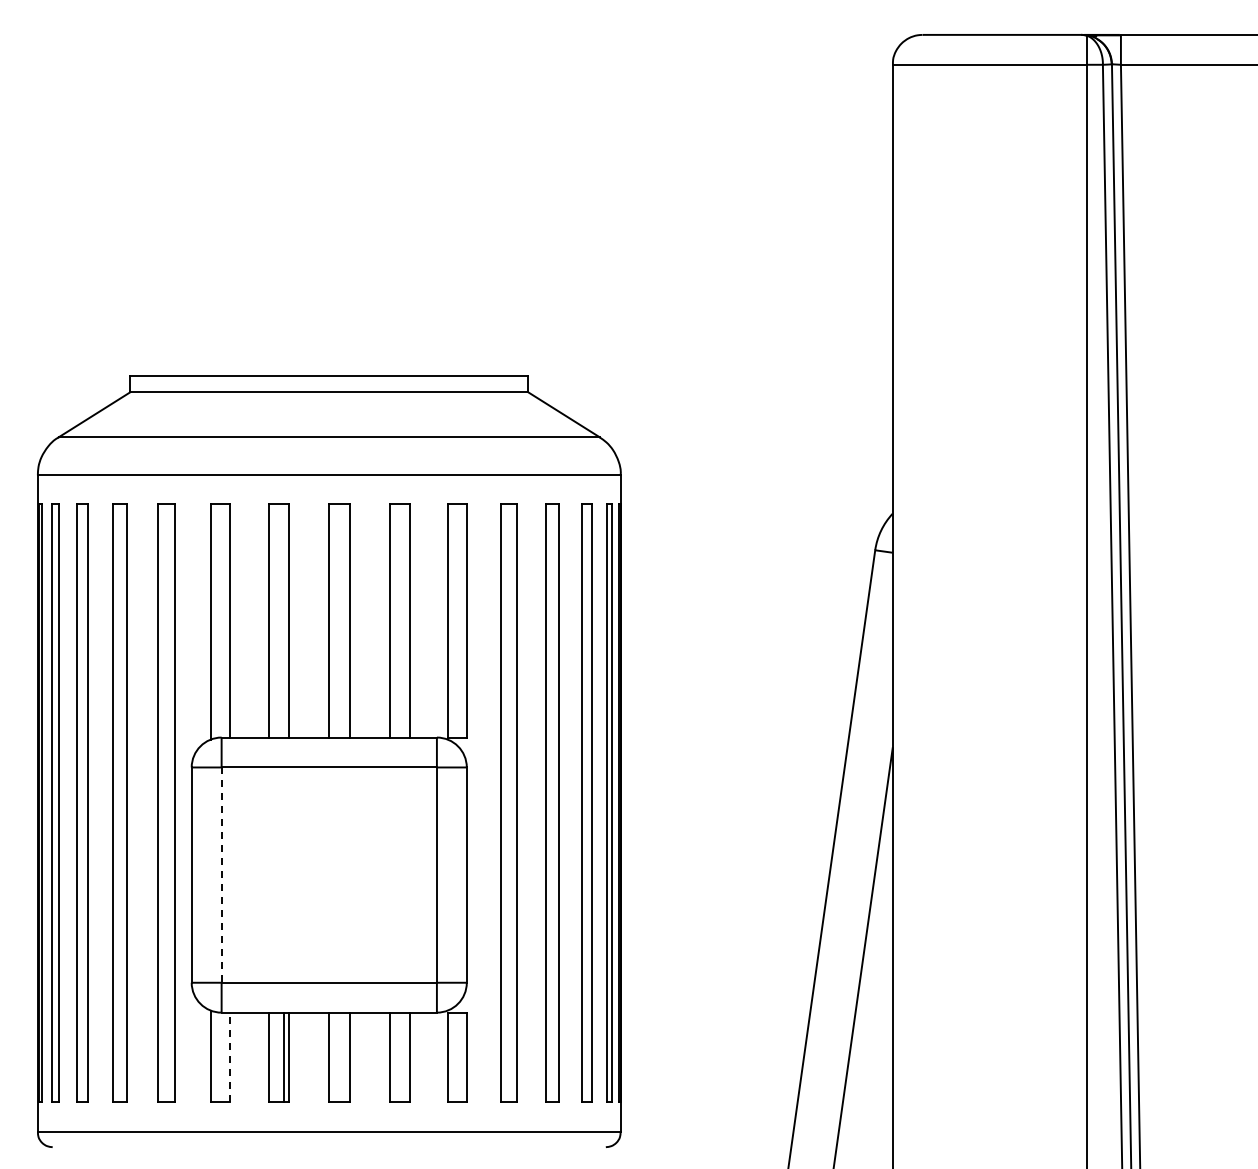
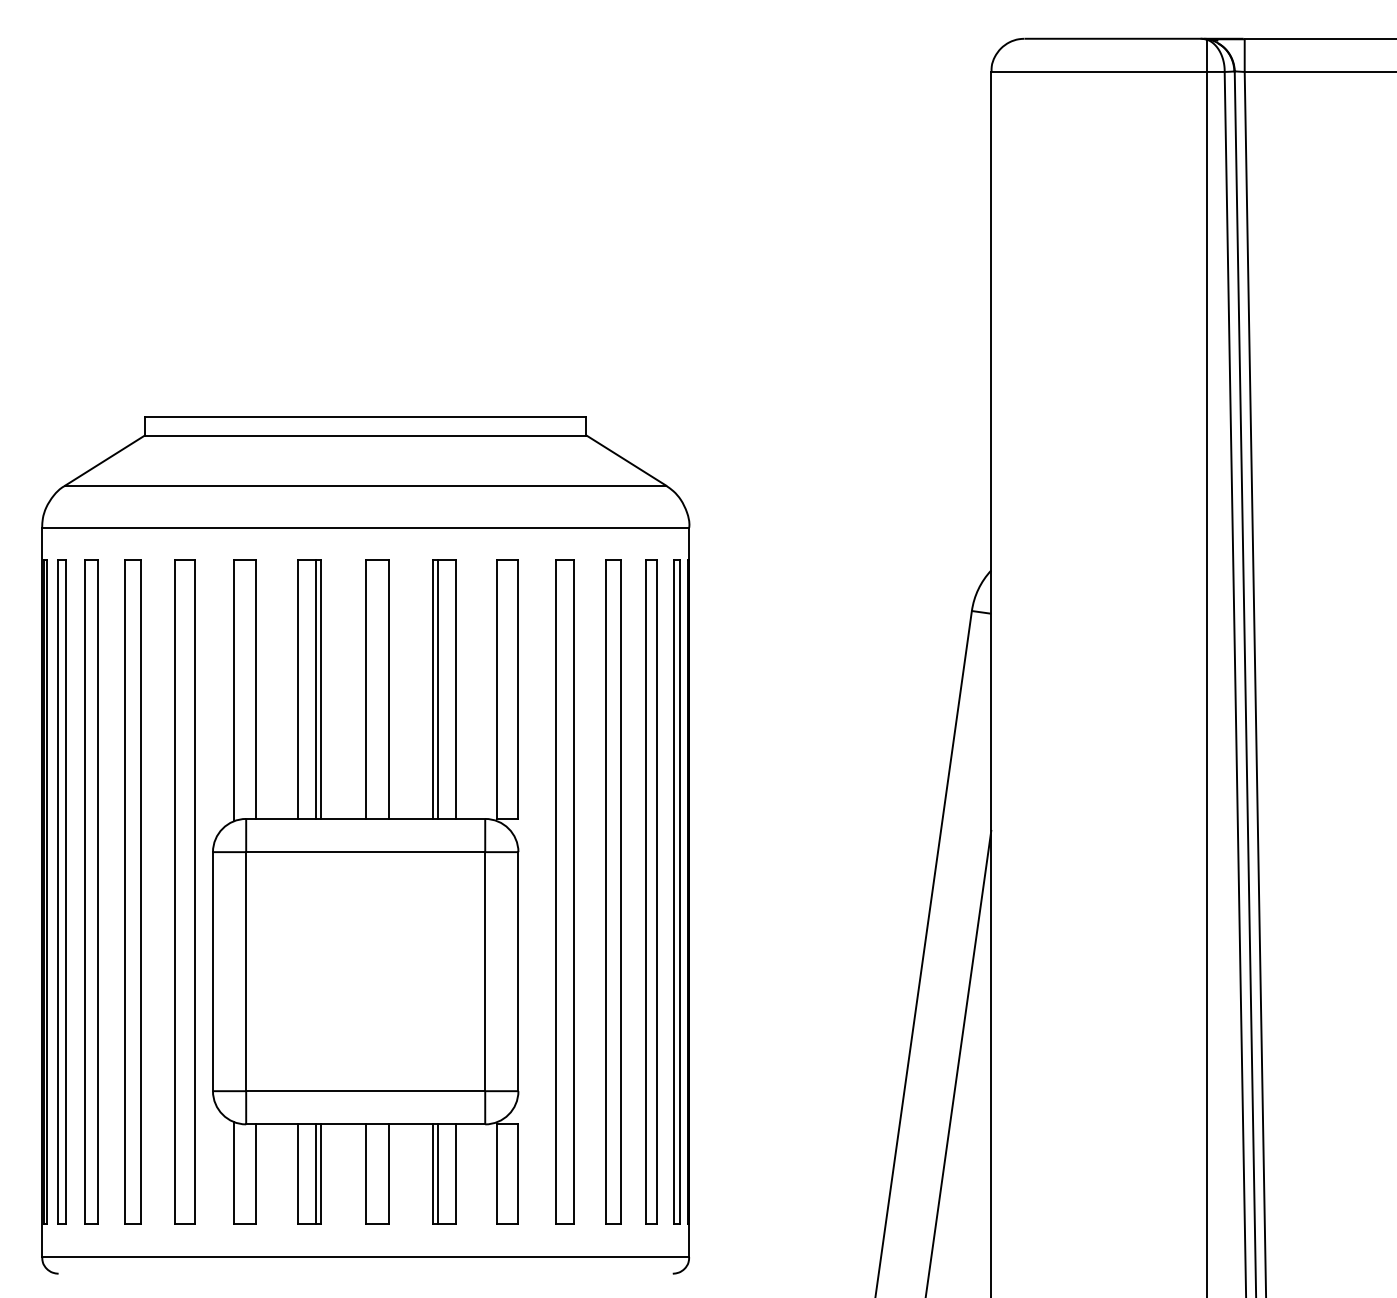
line: (284, 620) -> (316, 688), added
line: (394, 620) -> (438, 688), added
line: (221, 875) -> (246, 972), dashed -> solid
line: (230, 1057) -> (256, 1174), dashed -> solid
line: (394, 1057) -> (438, 1174), added

